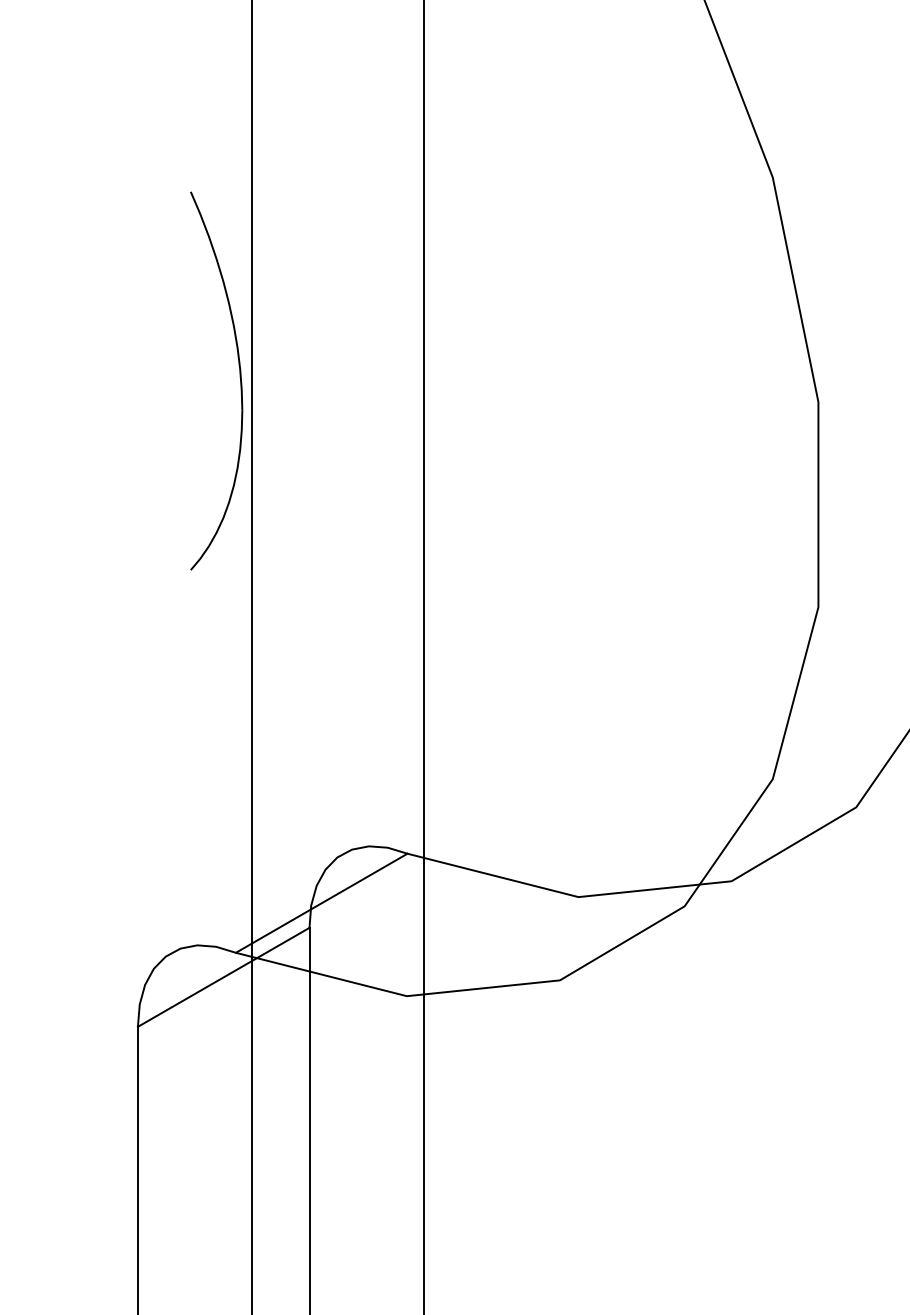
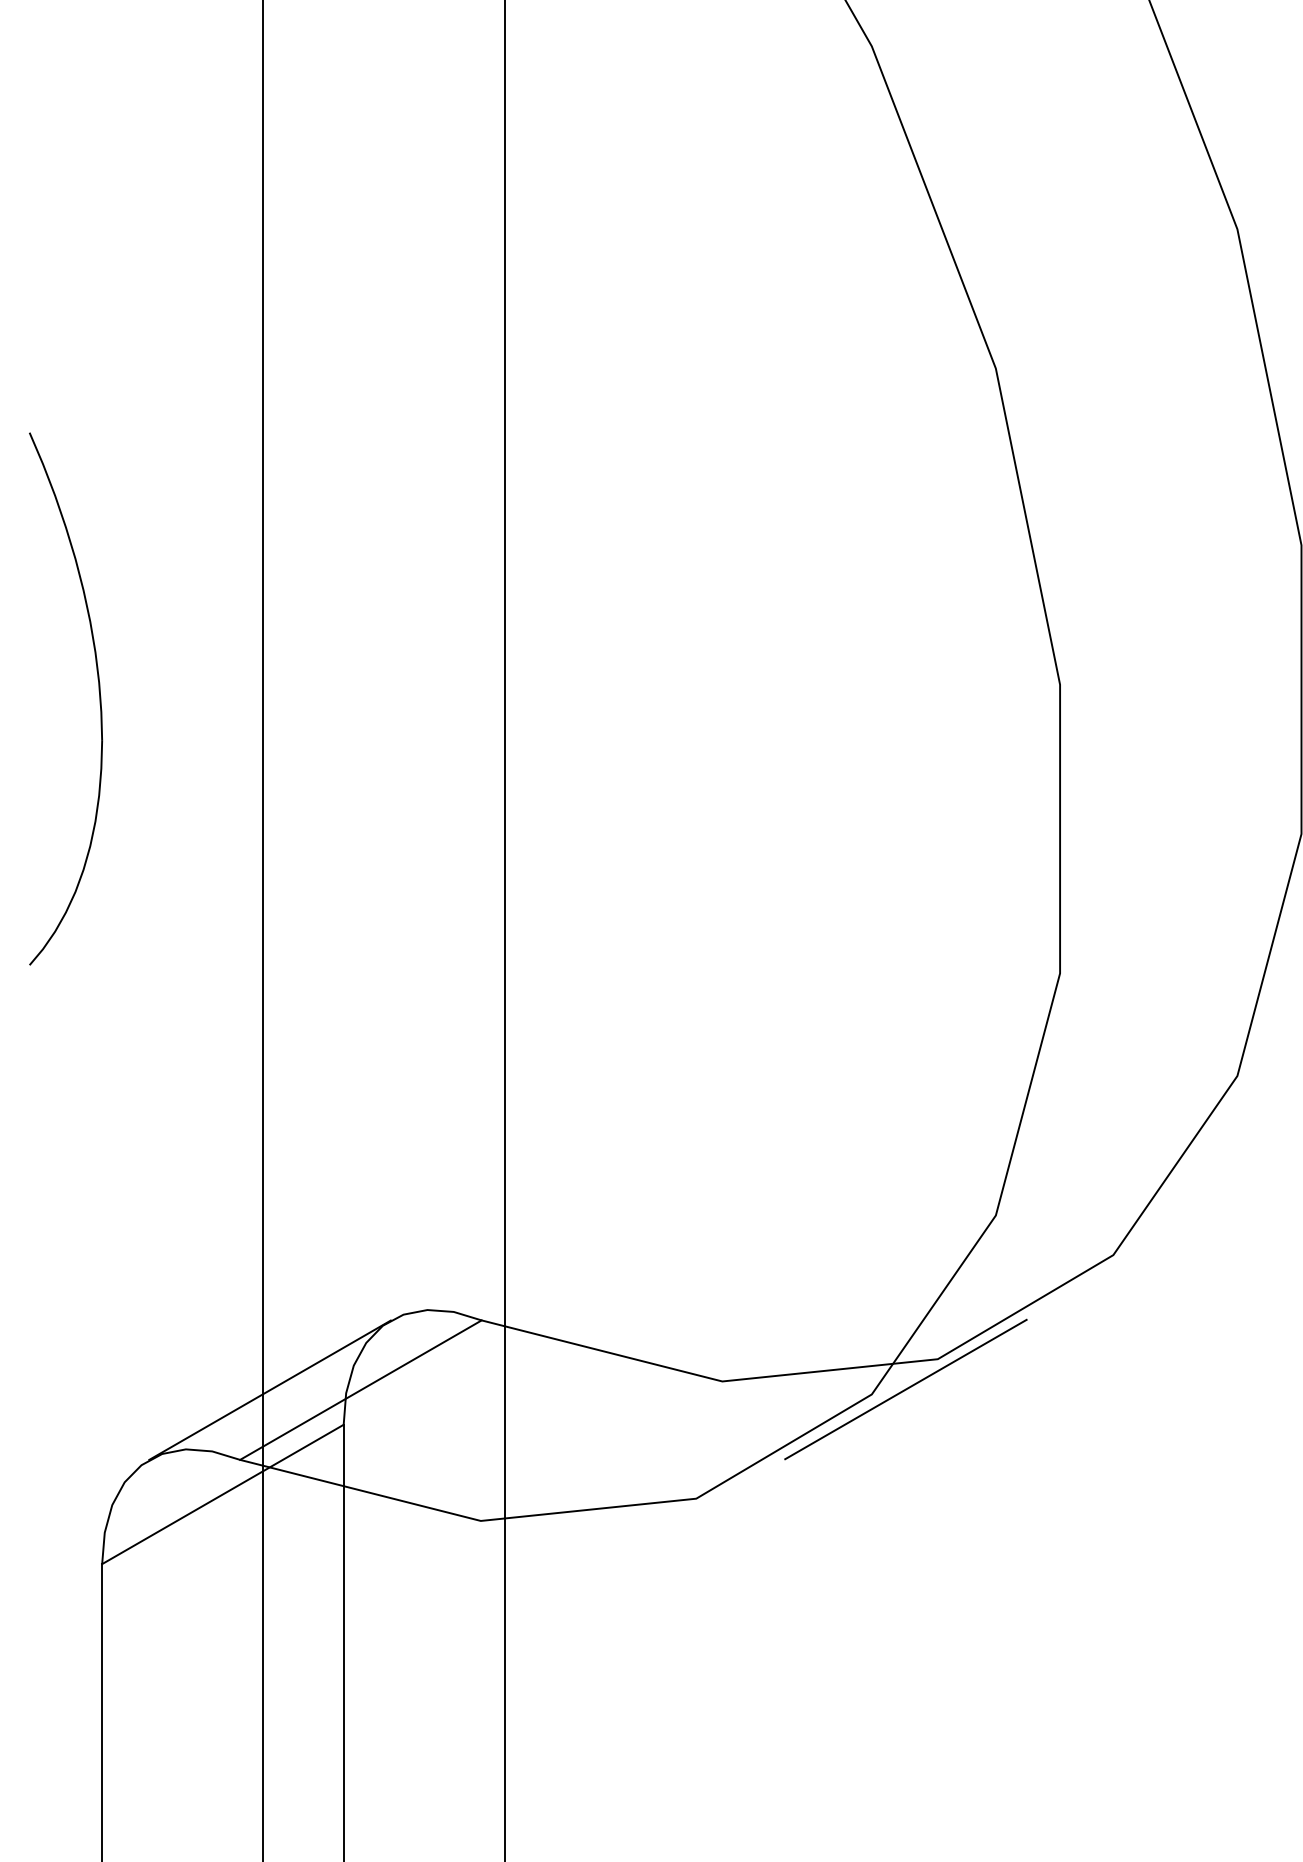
part: (239, 375) -> (98, 691), moved
line: (256, 902) -> (269, 1389), added
line: (708, 902) -> (905, 1389), added

